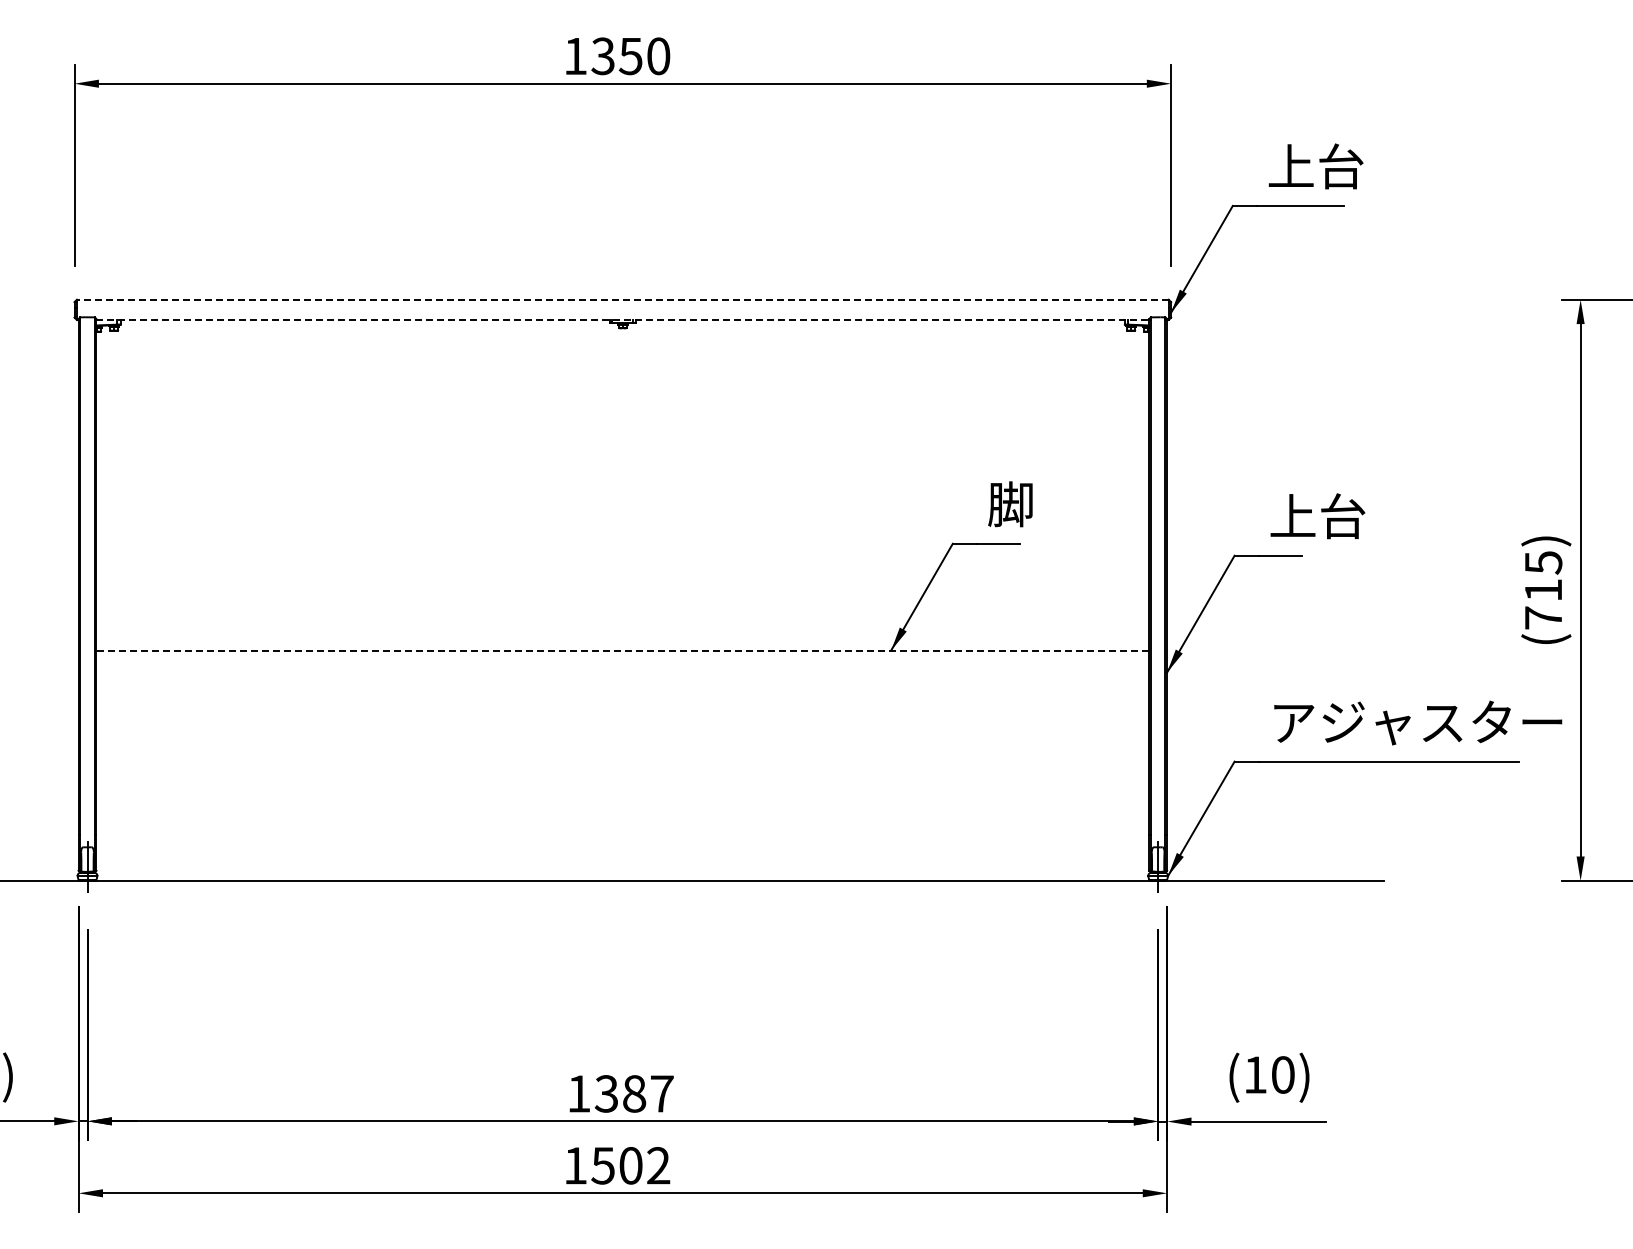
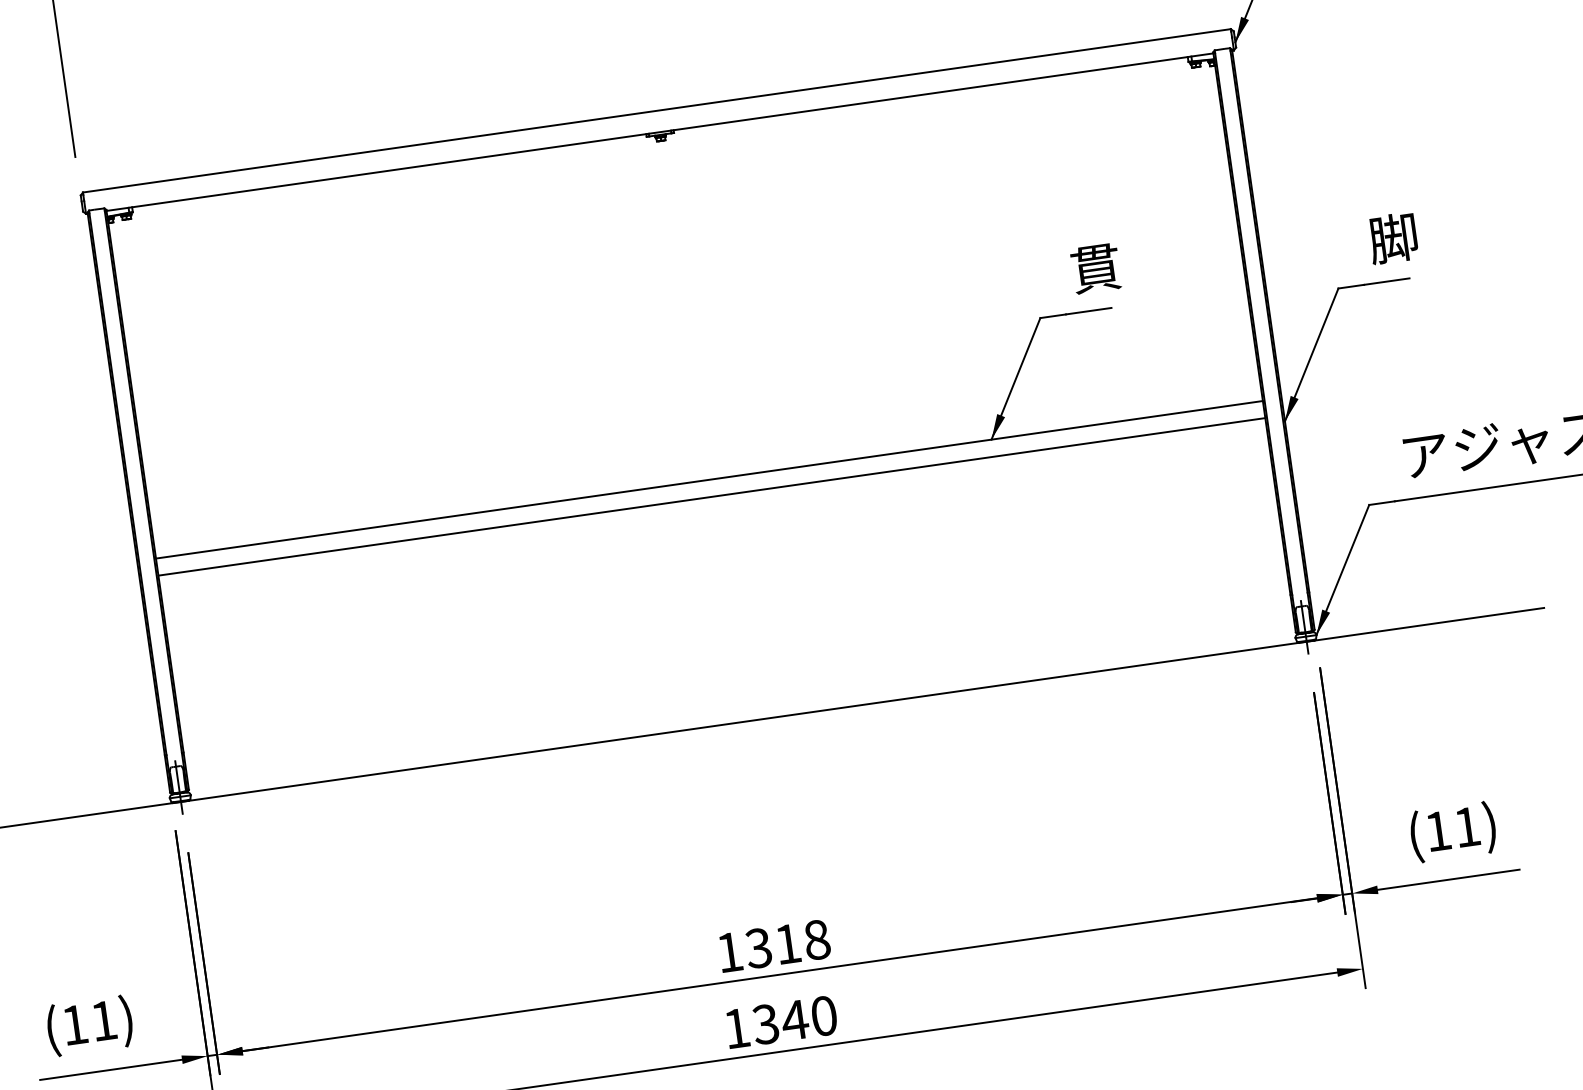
line: (622, 299) -> (656, 110), dashed -> solid
line: (623, 320) -> (660, 132), dashed -> solid
text: (1010, 504) -> (1095, 268), 脚 -> 貫
text: (1317, 516) -> (1419, 234), 上台 -> 脚
line: (622, 650) -> (709, 479), dashed -> solid
line: (622, 666) -> (711, 496), added
text: (1283, 1074) -> (1467, 826), (10) -> (11)
text: (648, 1093) -> (802, 941), 1387 -> 1318
text: (630, 1165) -> (794, 1019), 1502 -> 1340

